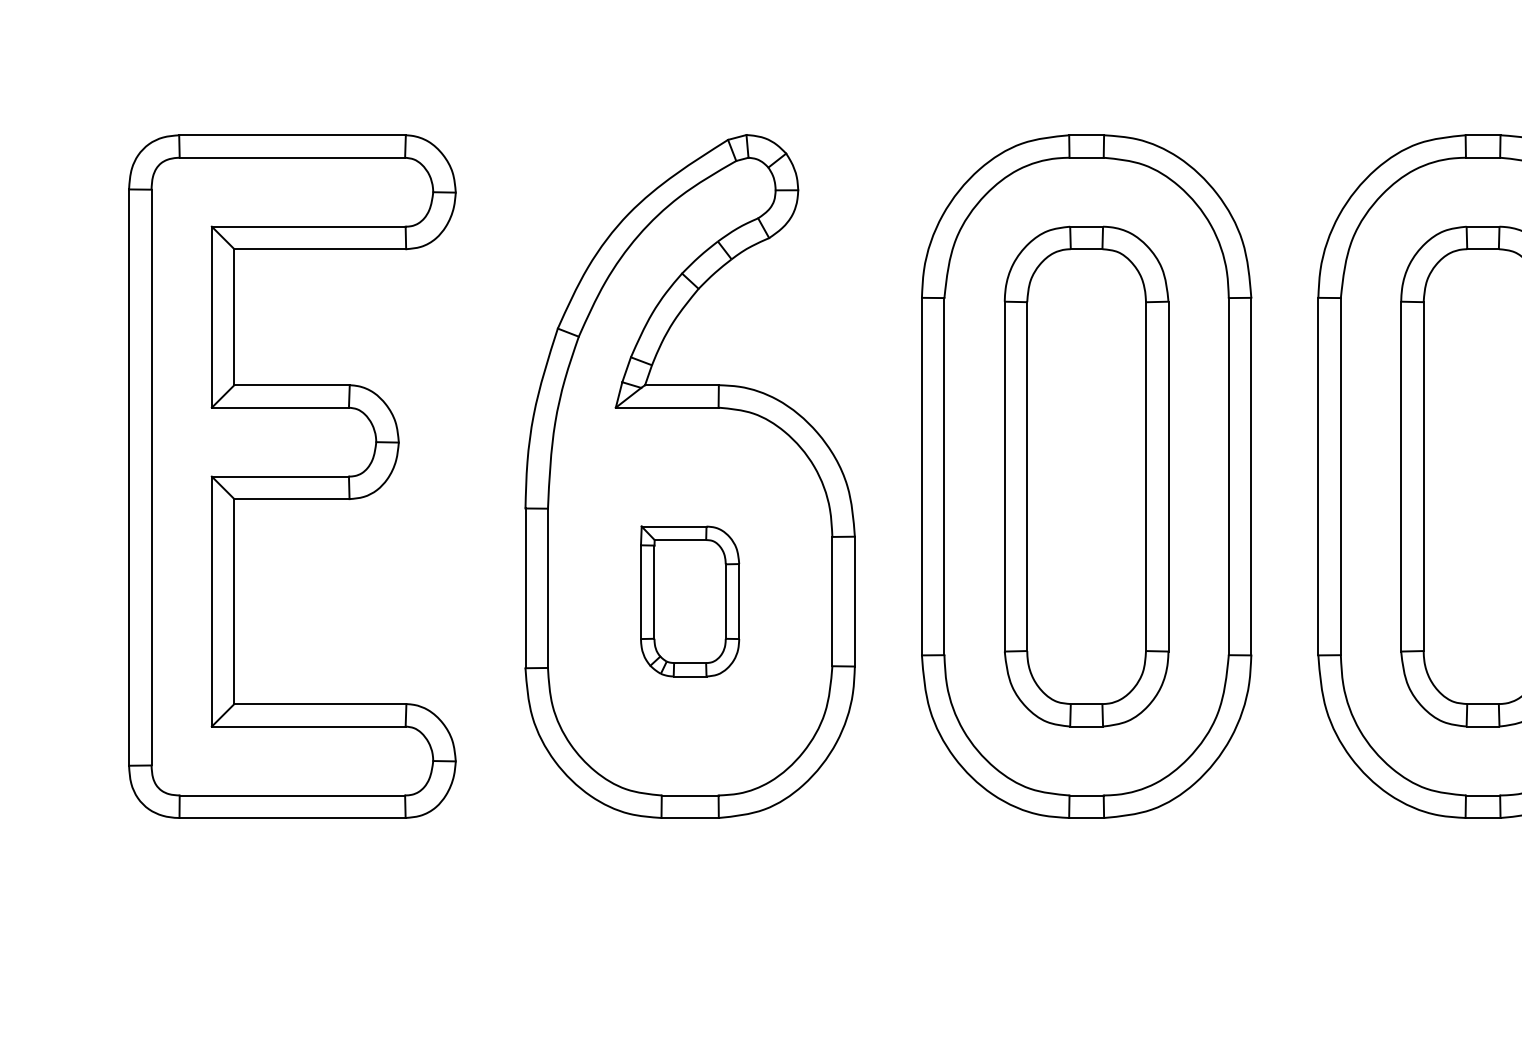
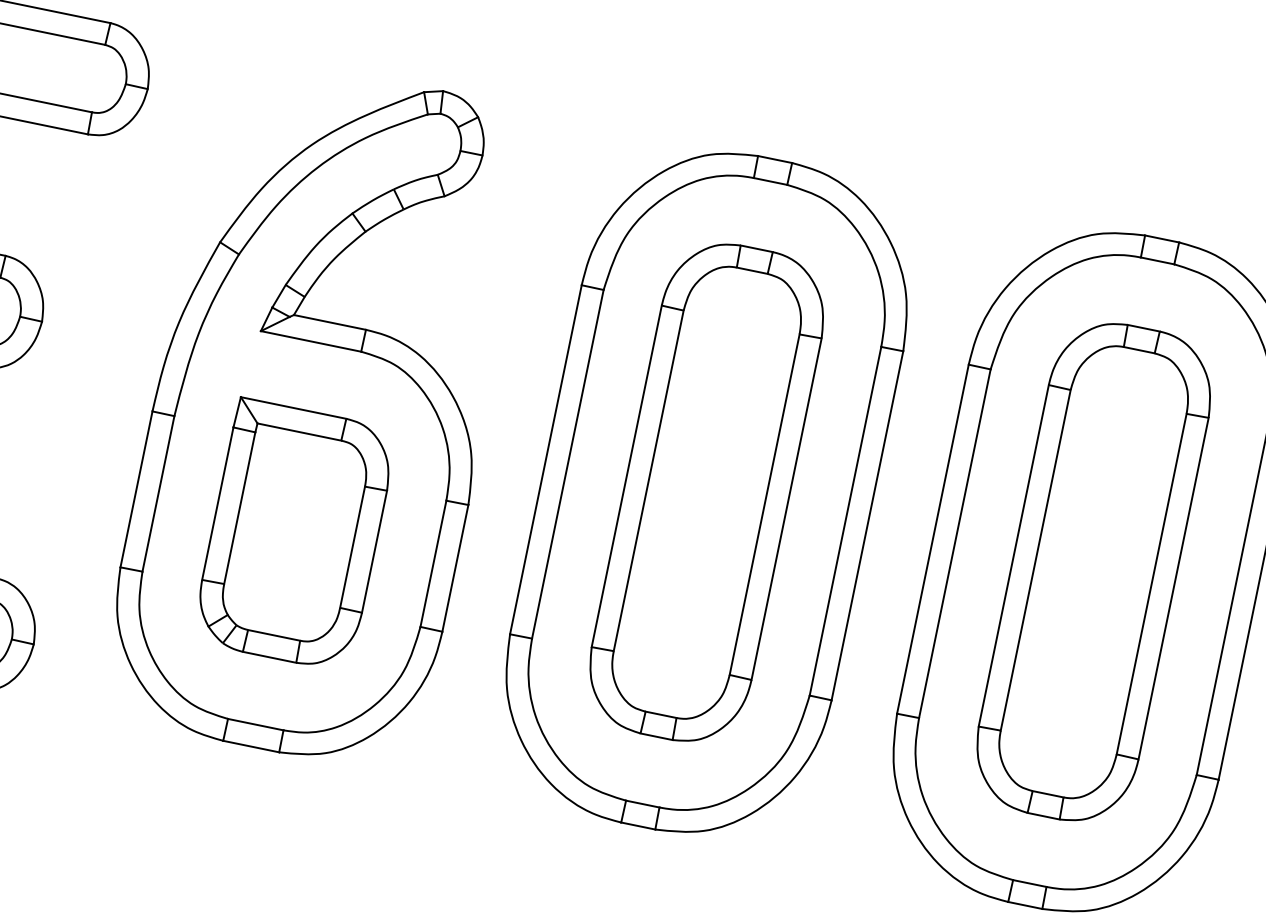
part: (689, 601) -> (293, 535), size x1.67

